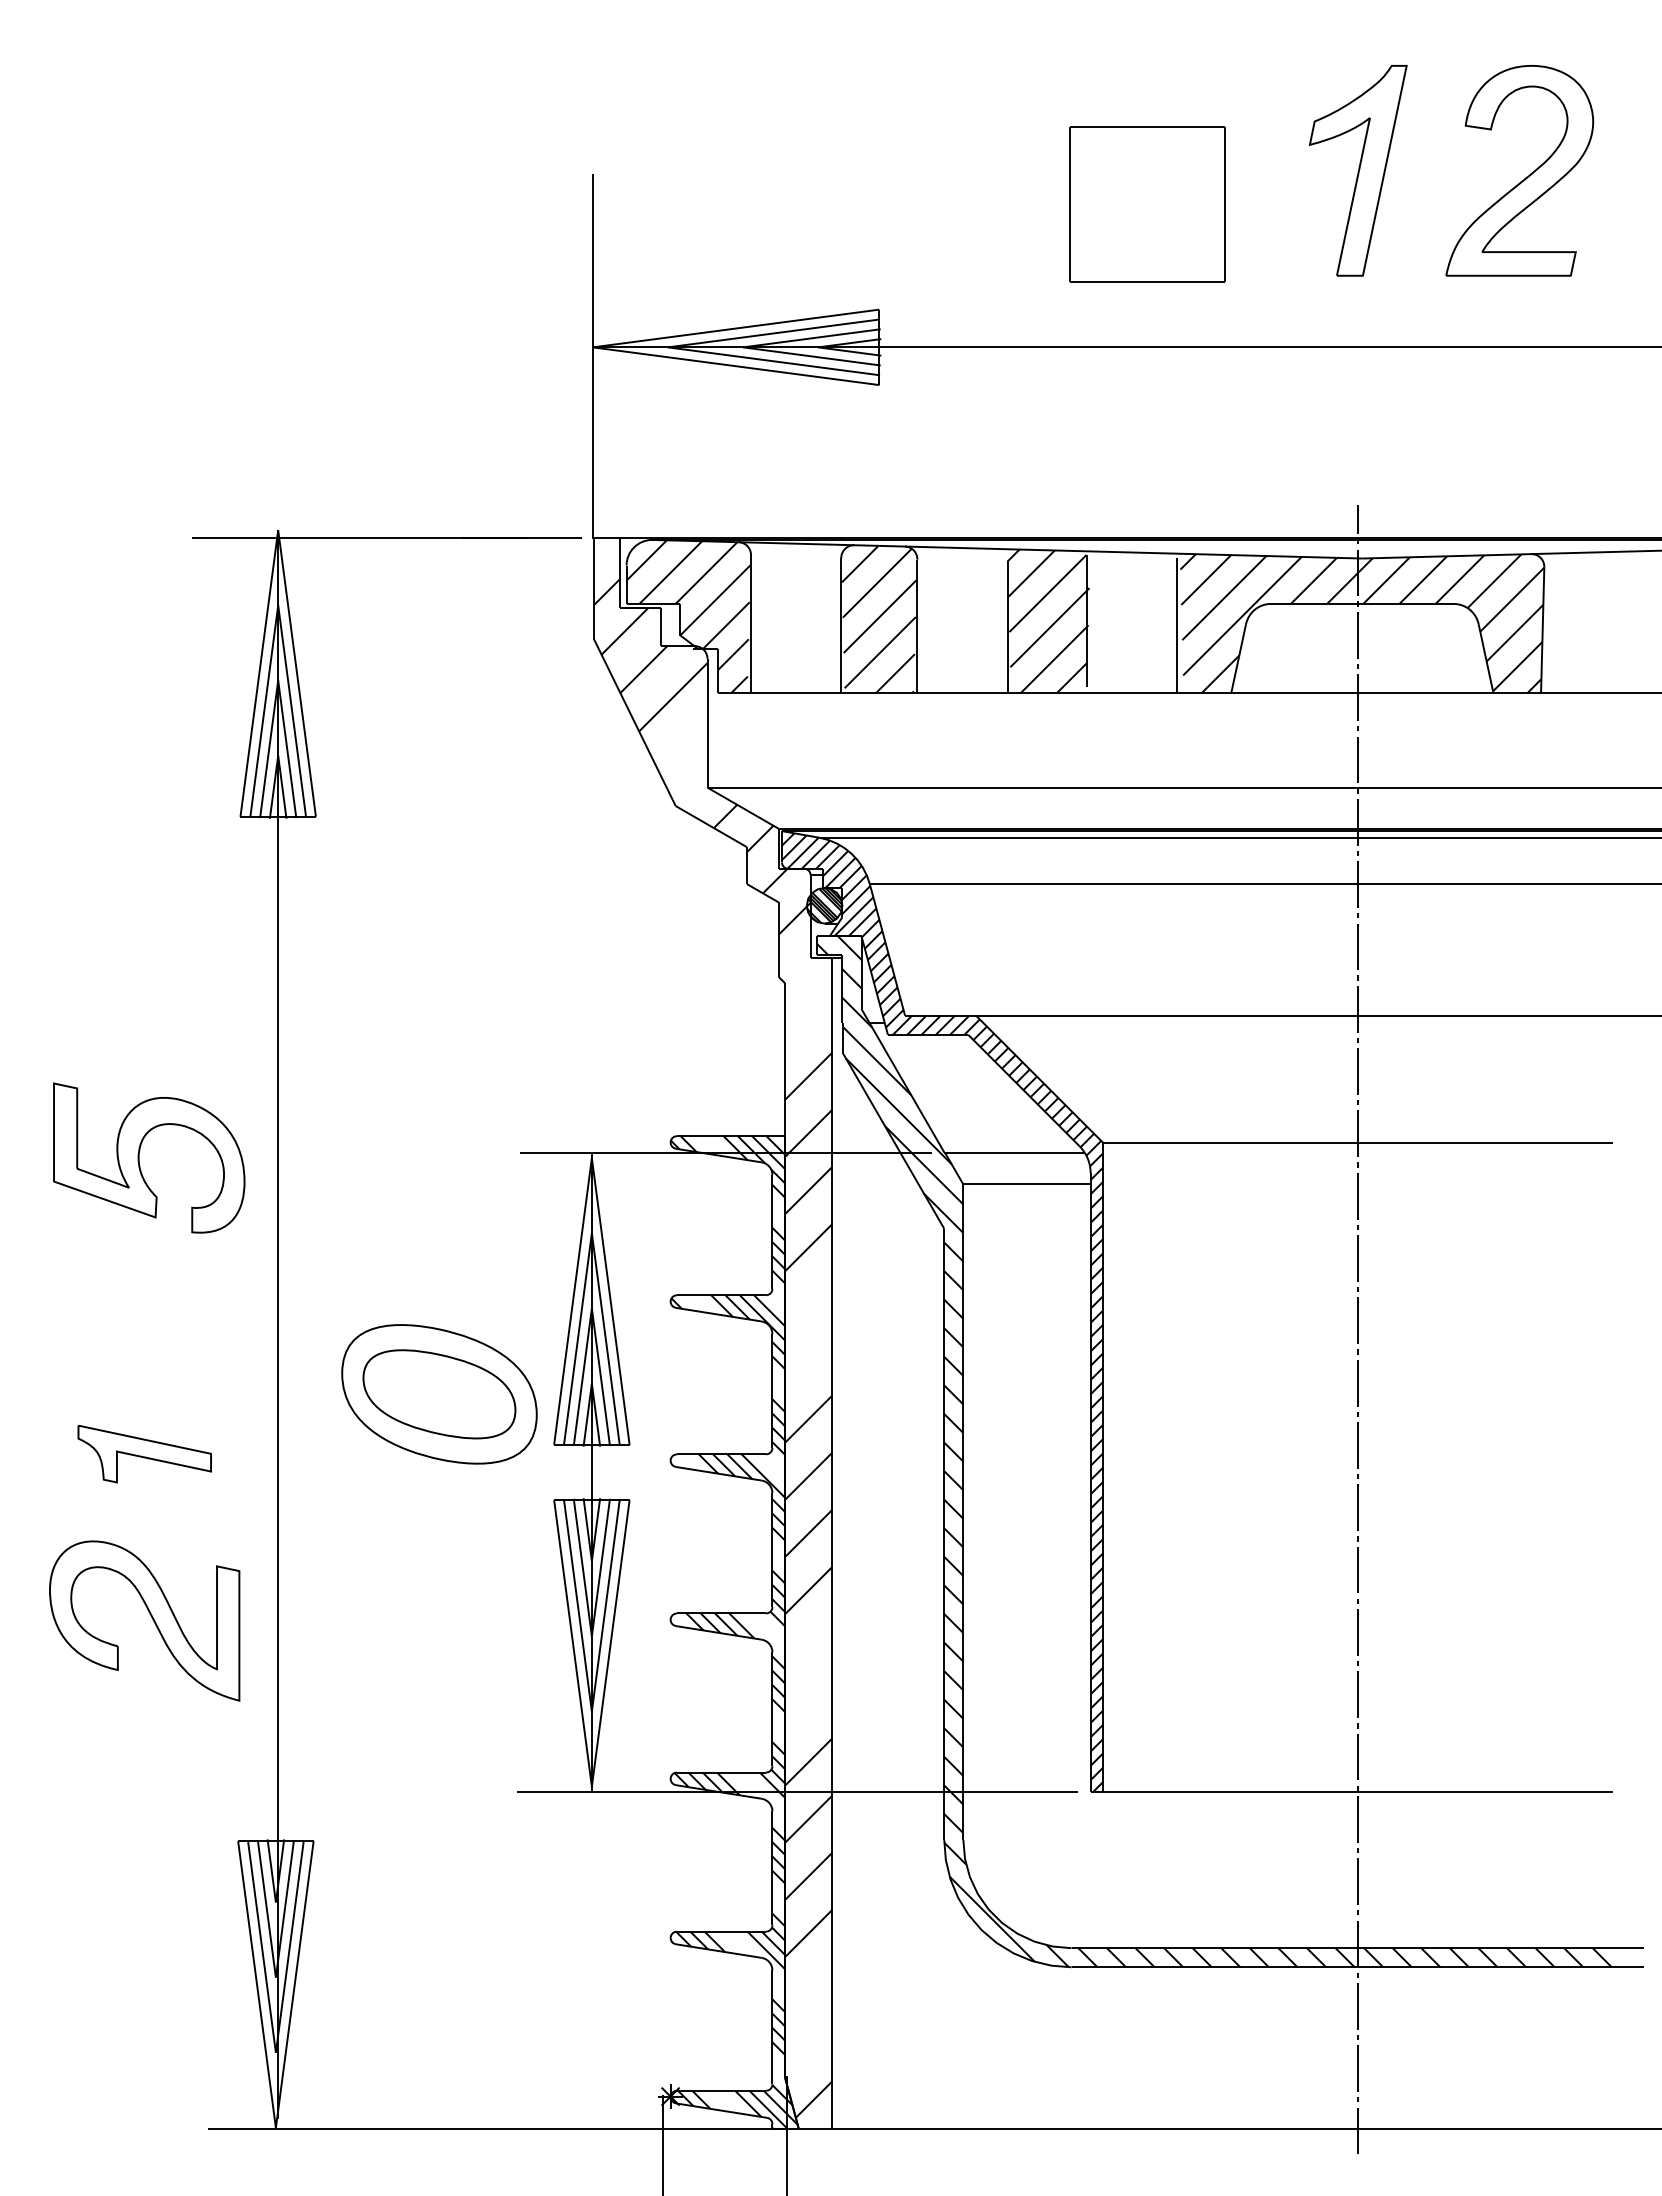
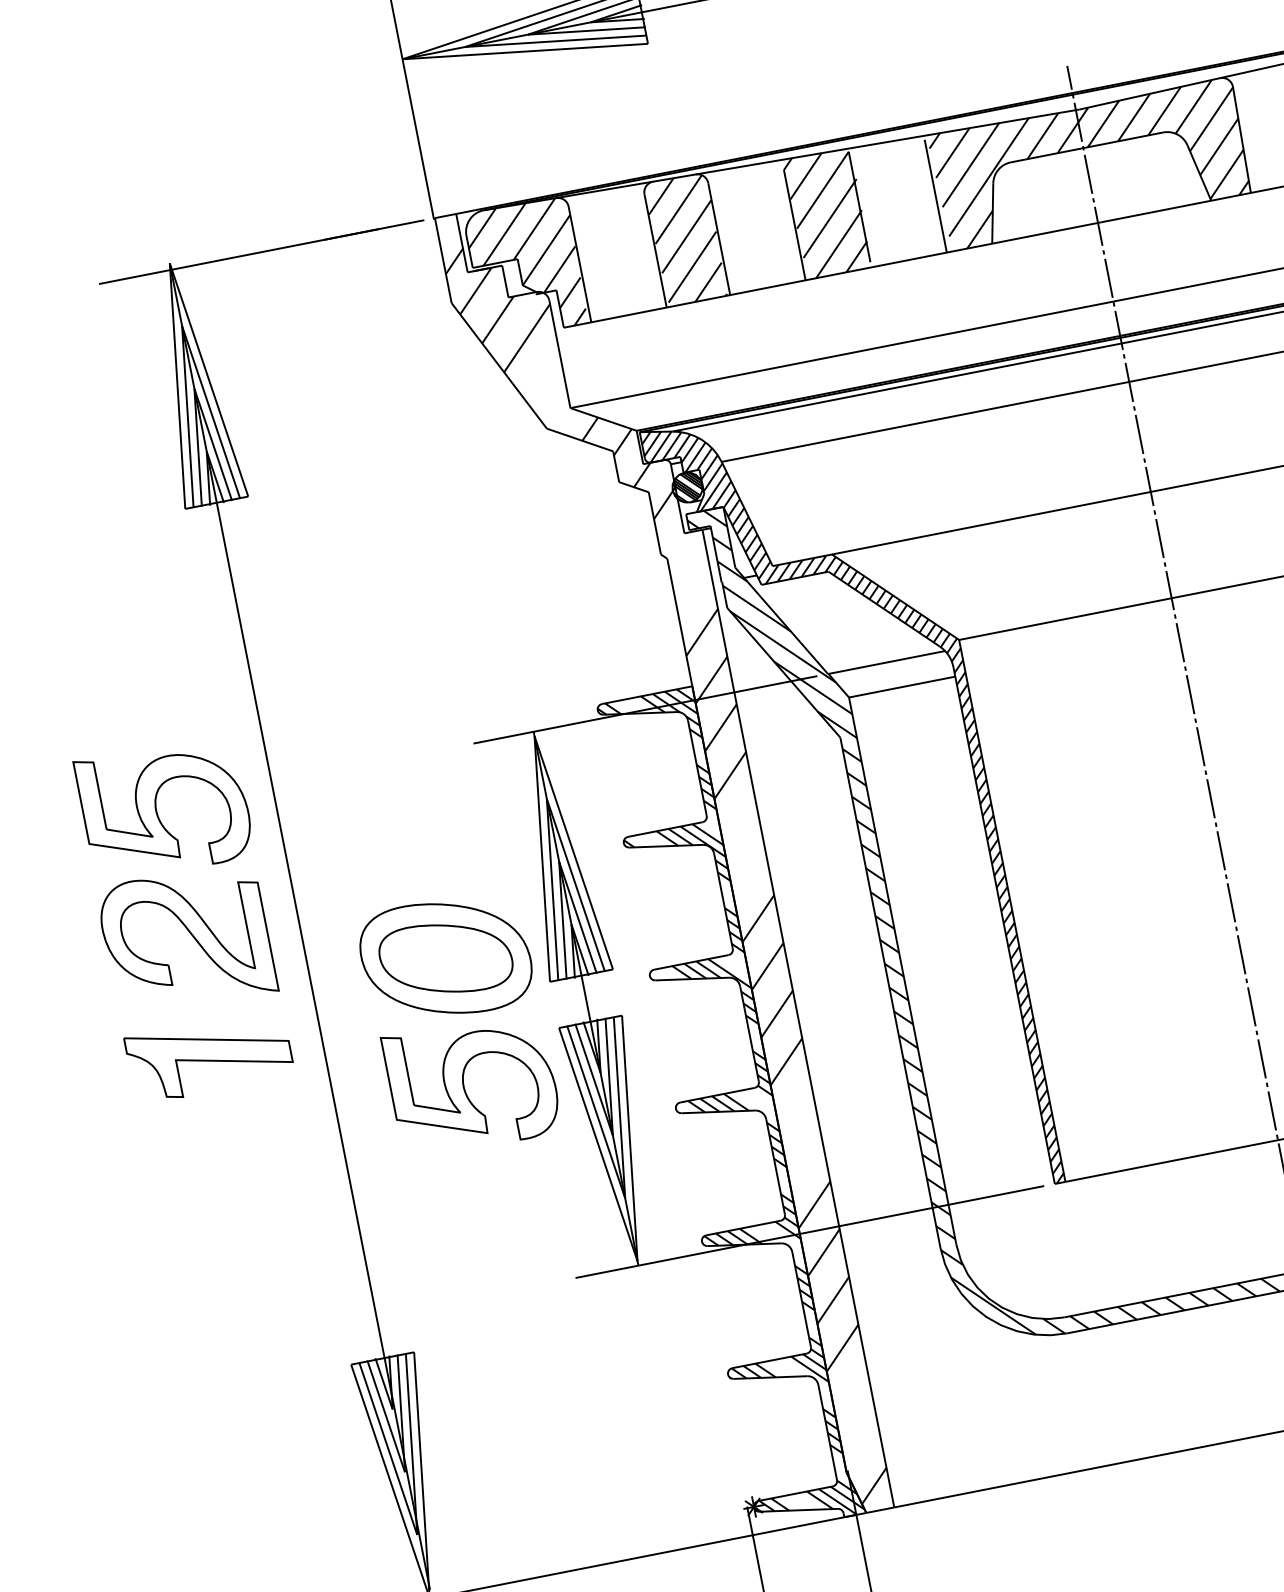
part: (144, 1453) -> (209, 1056), size x1.43
part: (431, 1545) -> (464, 1086), added
part: (150, 1616) -> (190, 935), moved

